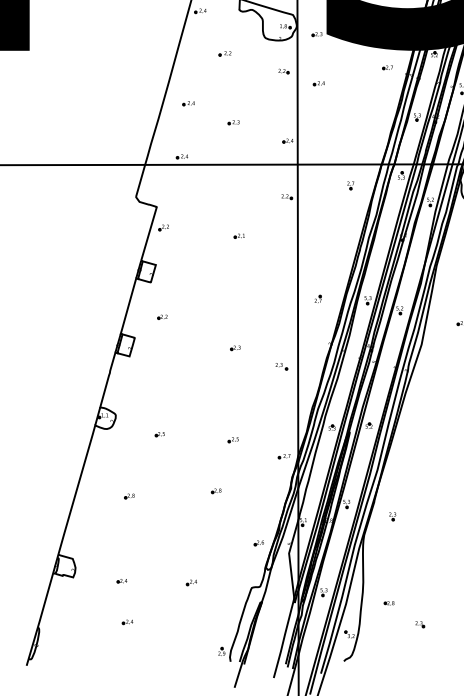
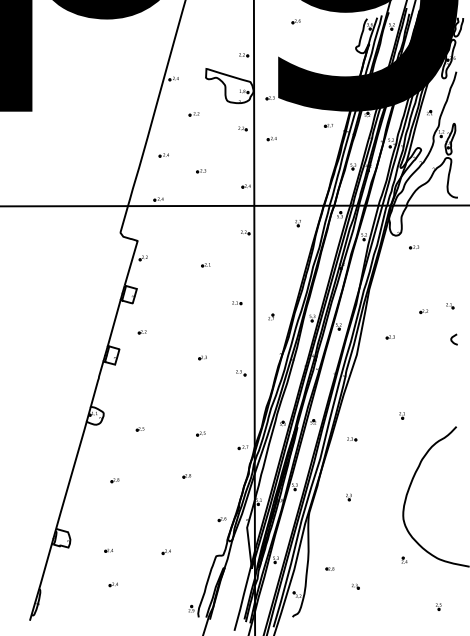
part: (277, 282) -> (237, 303), added
part: (416, 446) -> (352, 439), added
part: (392, 516) -> (348, 497), moved

